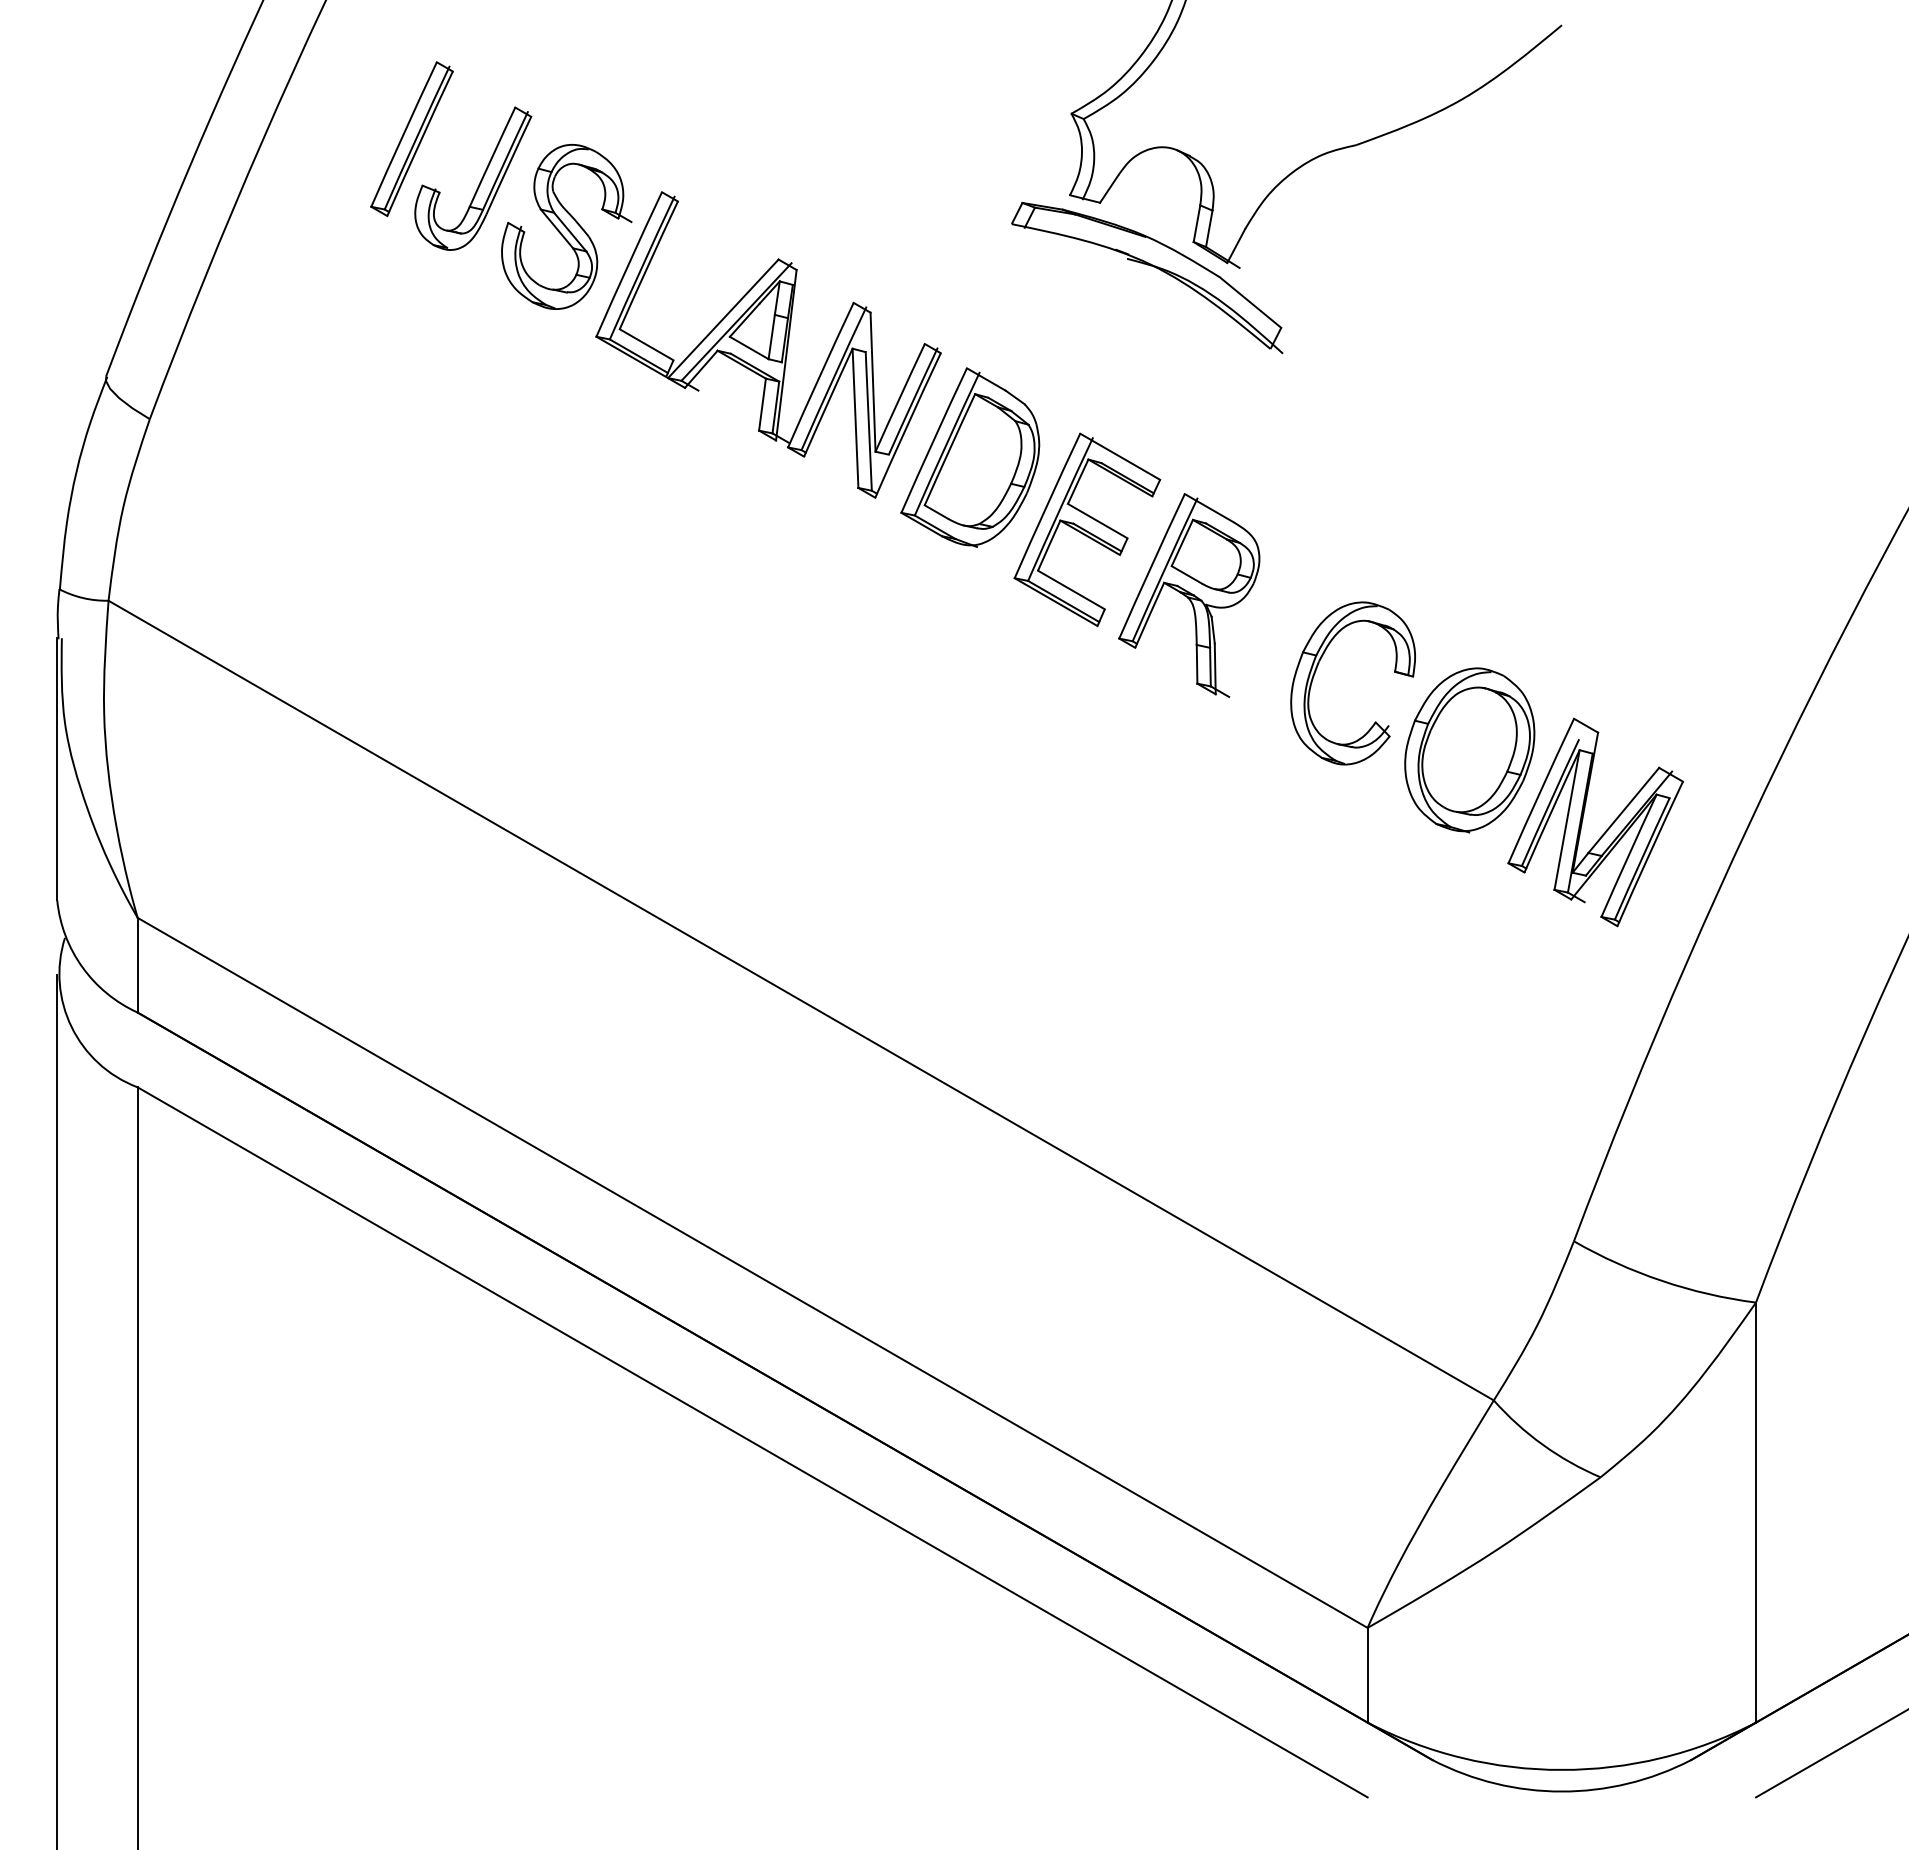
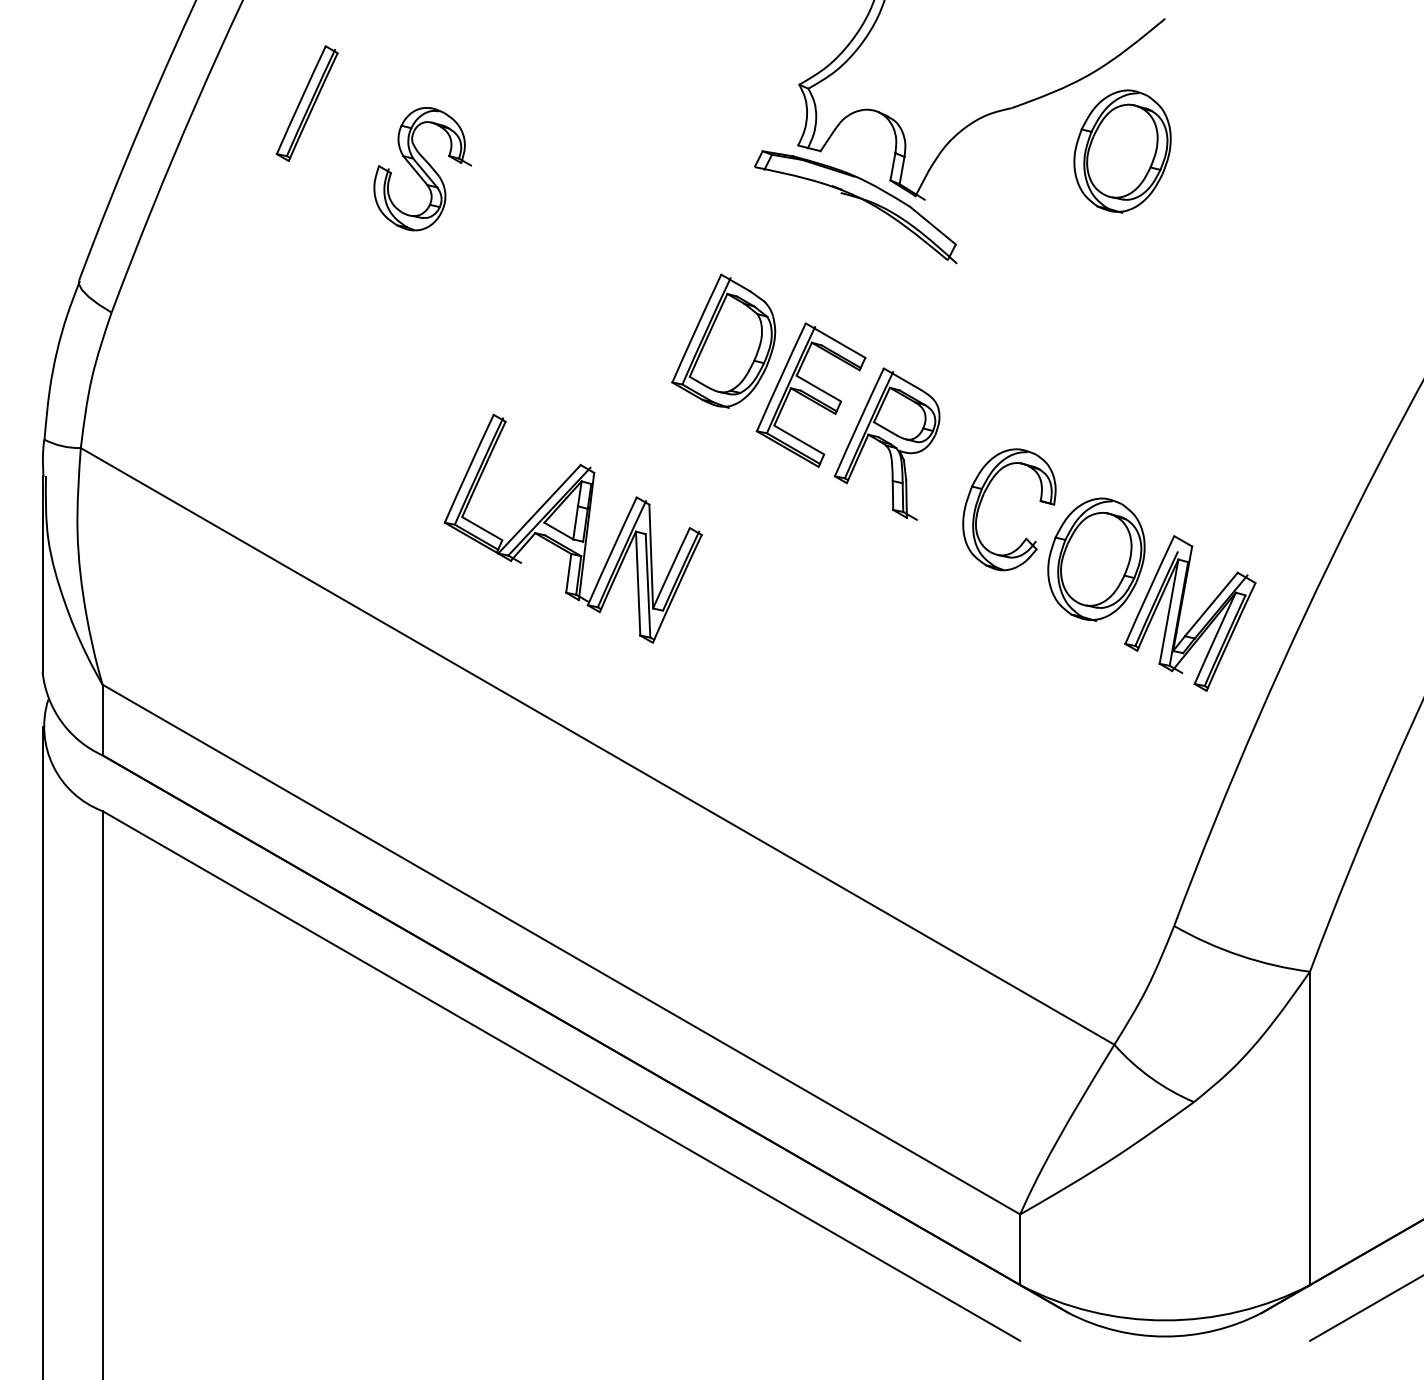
part: (479, 182) -> (357, 136), removed
part: (1504, 203) -> (1122, 151), added
part: (768, 344) -> (573, 528), moved

